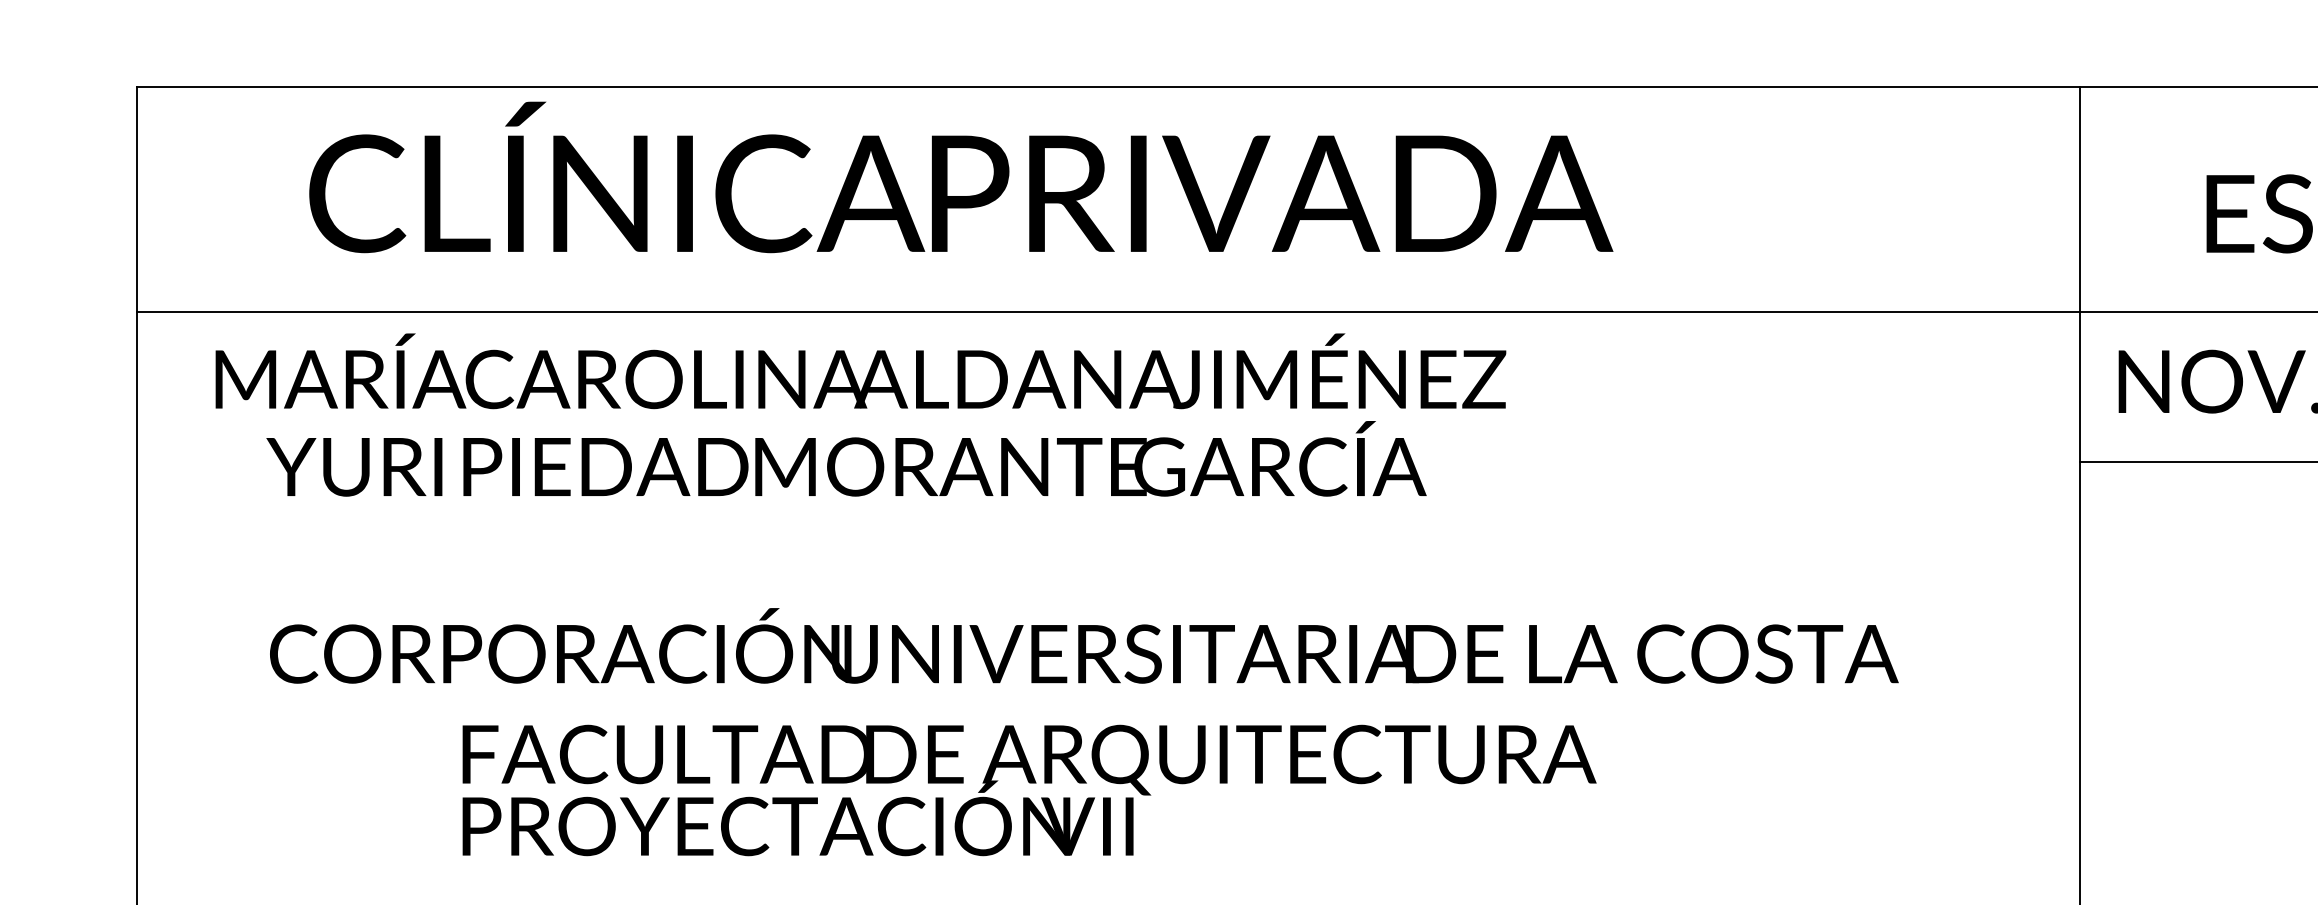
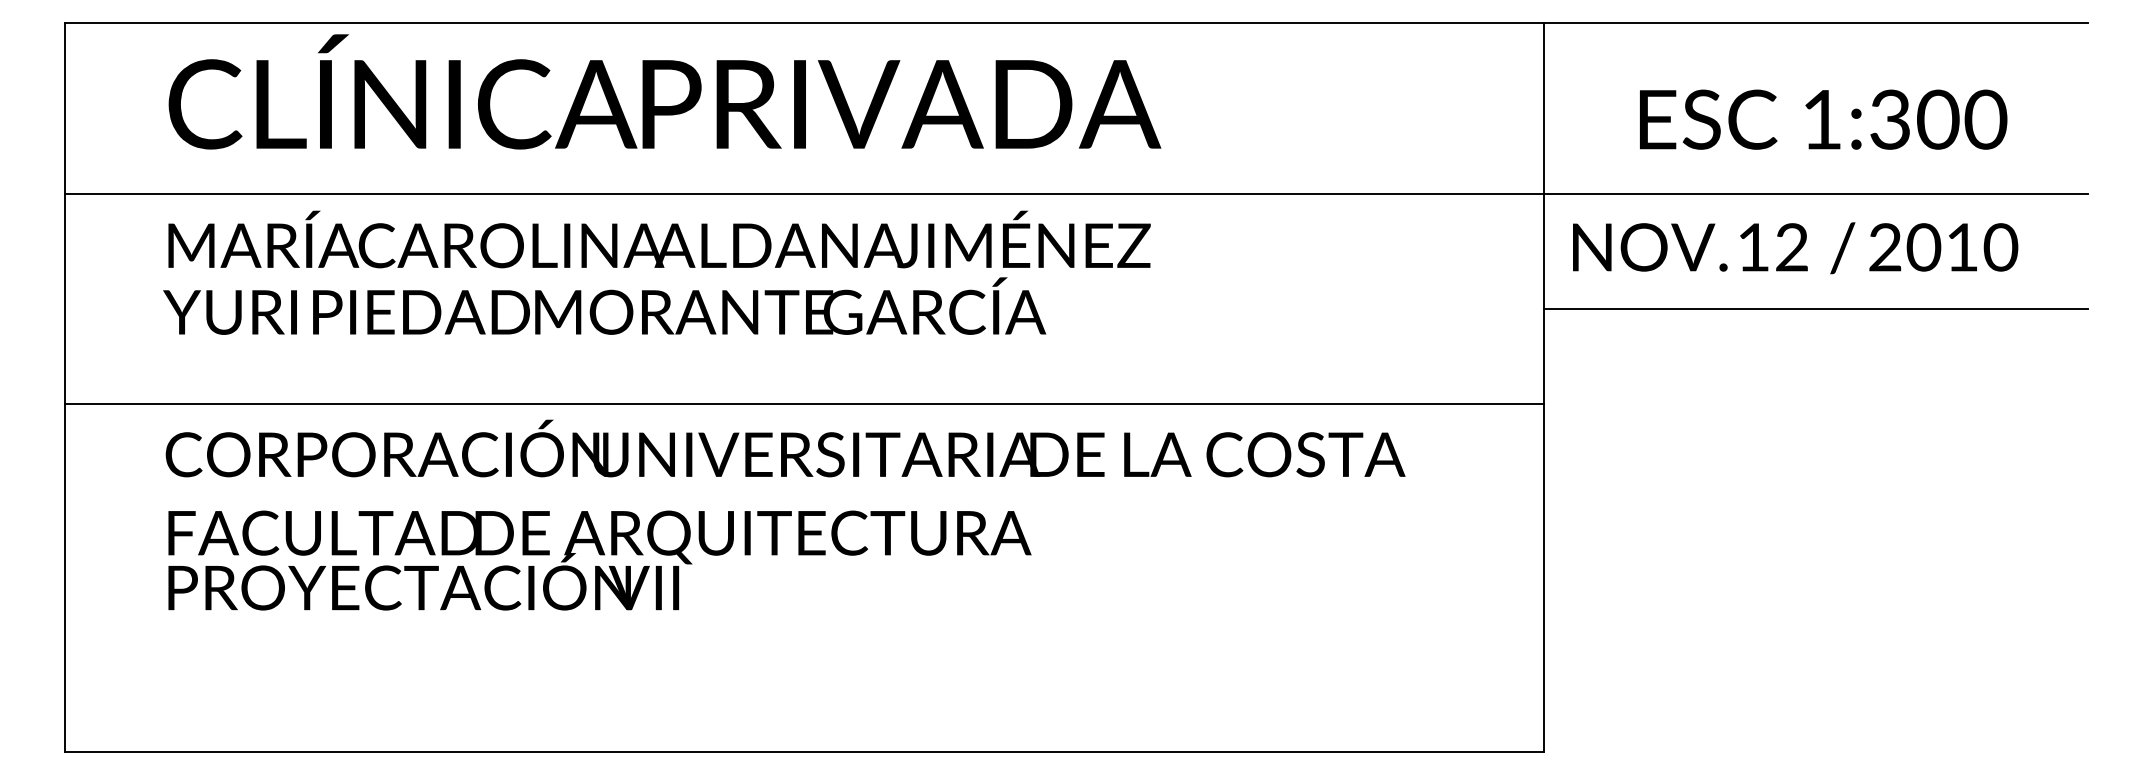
text: (960, 176) -> (664, 91), moved
text: (860, 371) -> (659, 239), moved
line: (1107, 586) -> (803, 403), added
text: (1028, 790) -> (599, 560), moved

